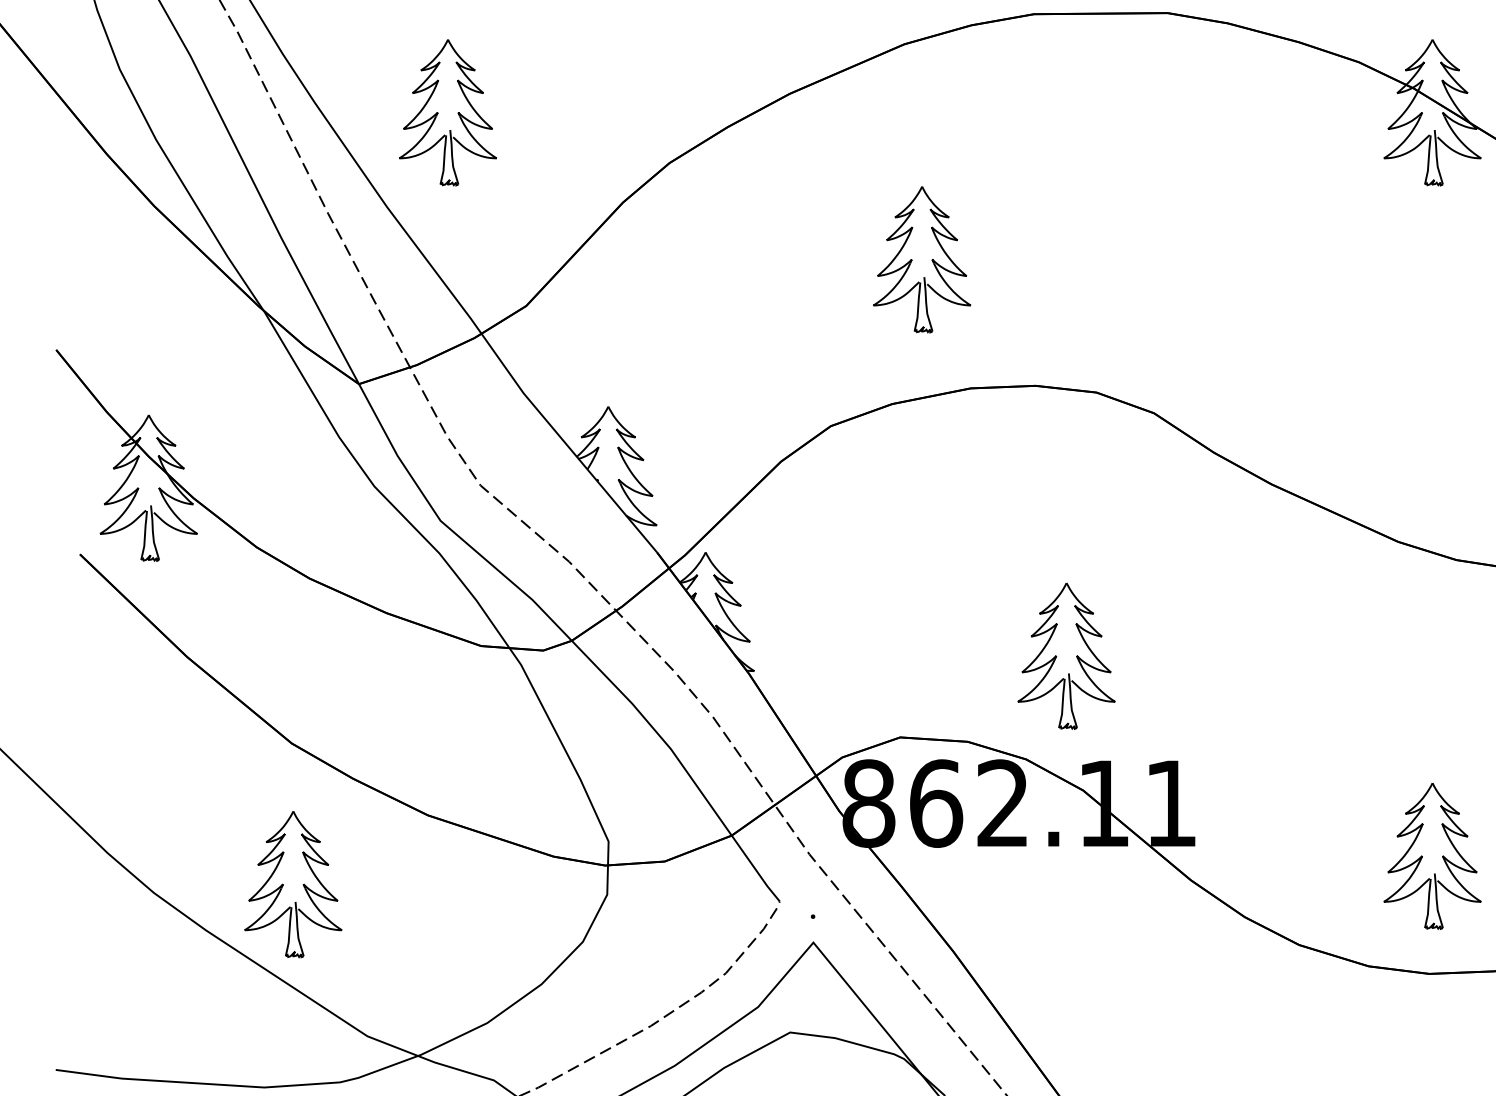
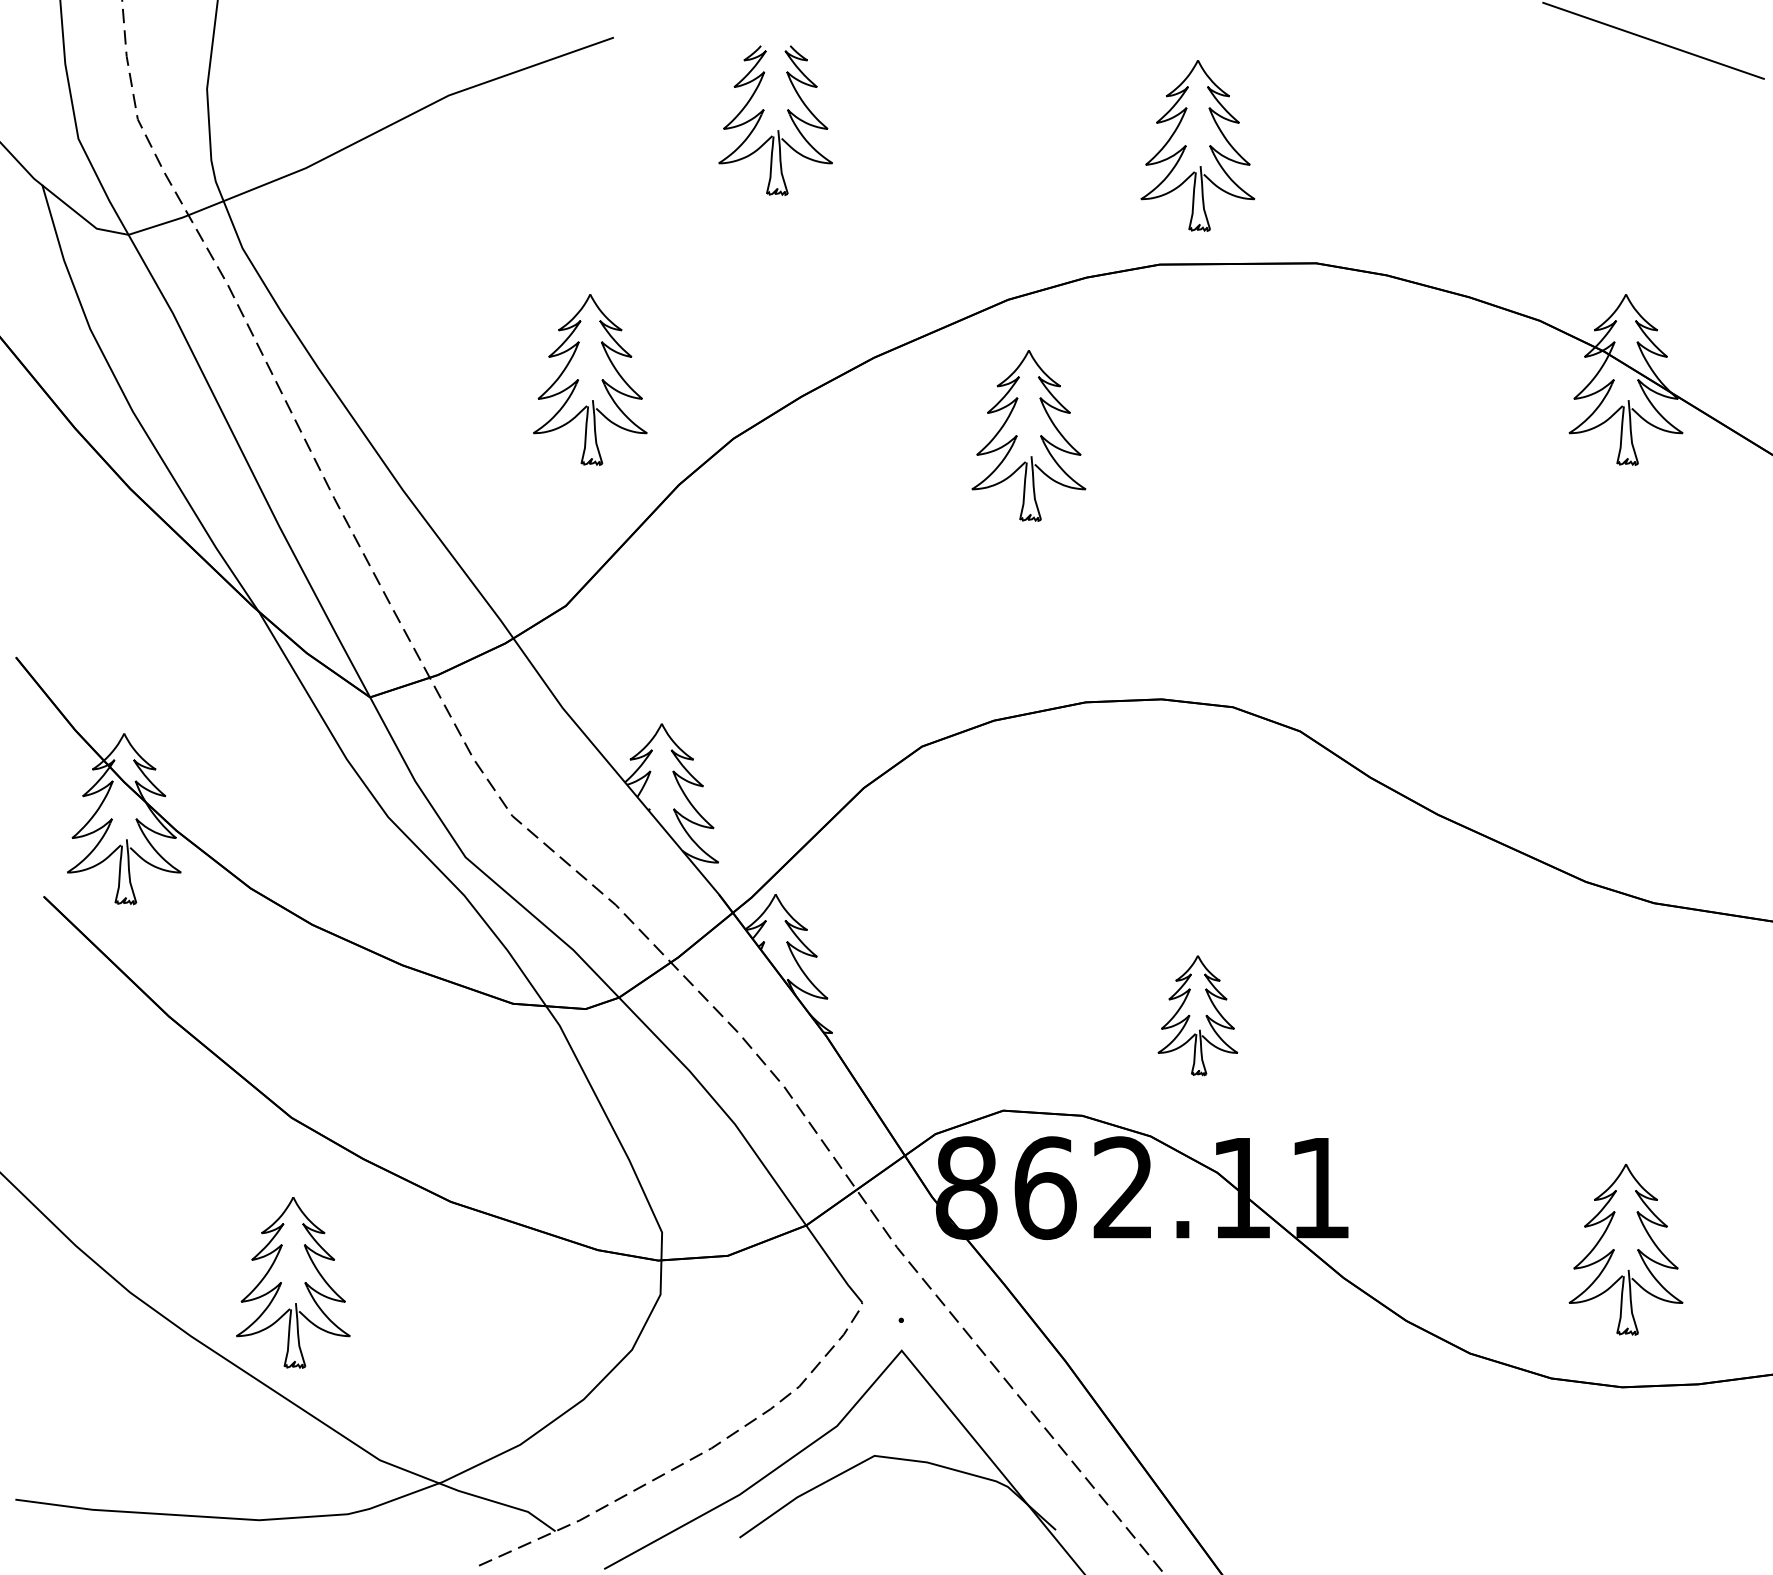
part: (457, 113) -> (601, 380), moved
part: (921, 259) -> (1028, 435), moved
part: (1066, 656) -> (1197, 1015), size x0.7

